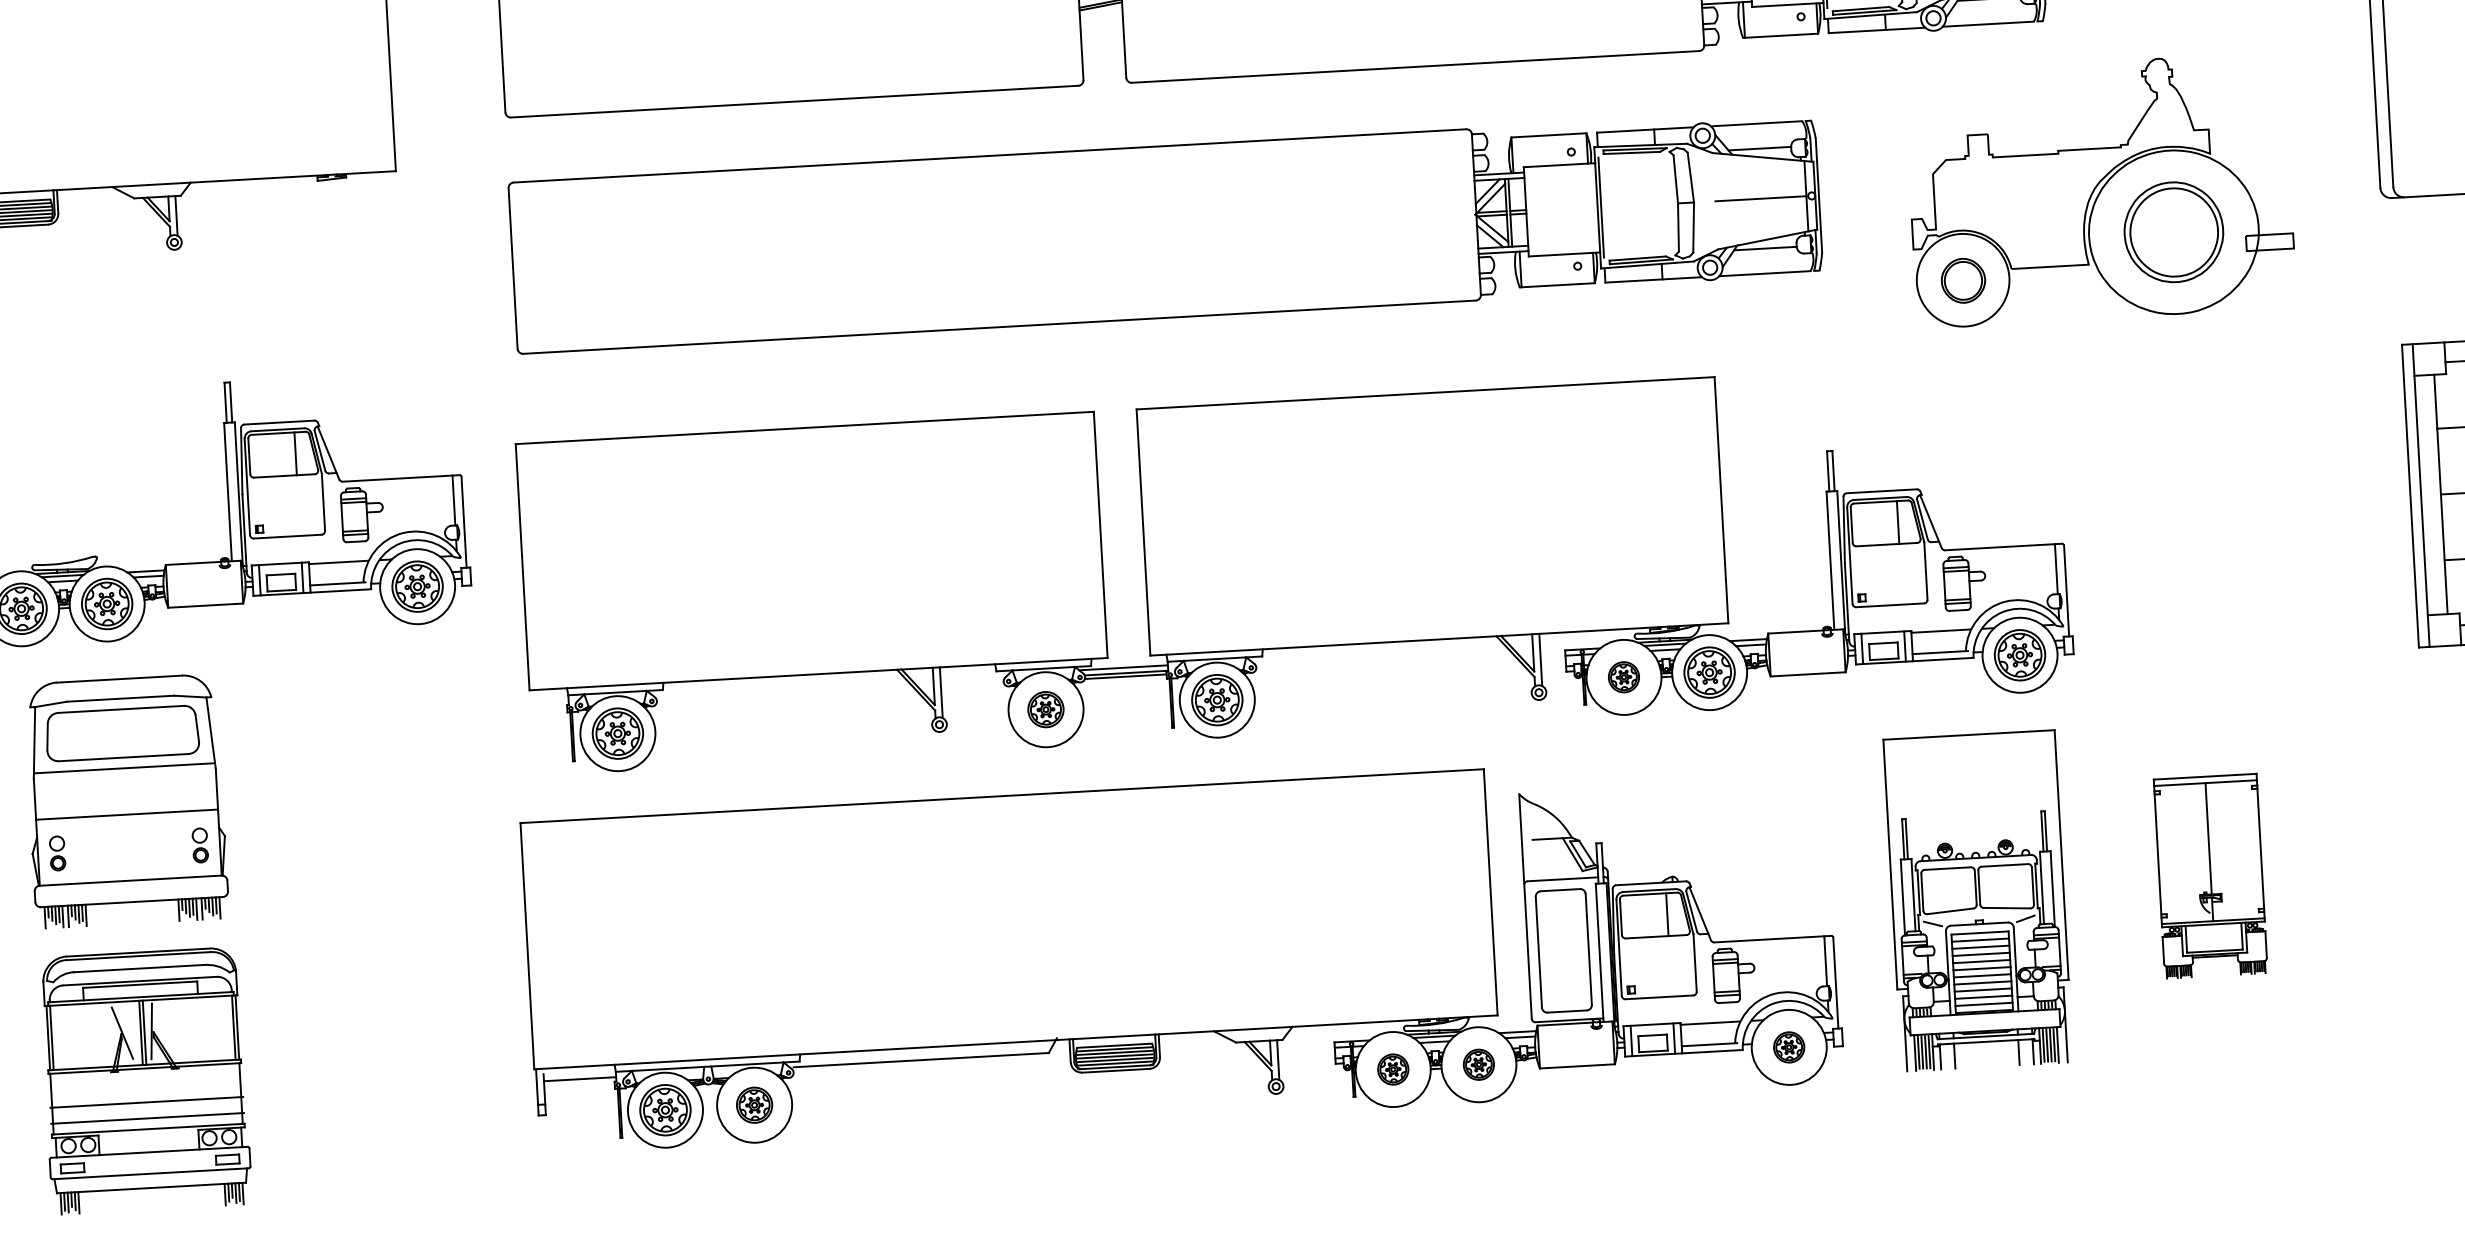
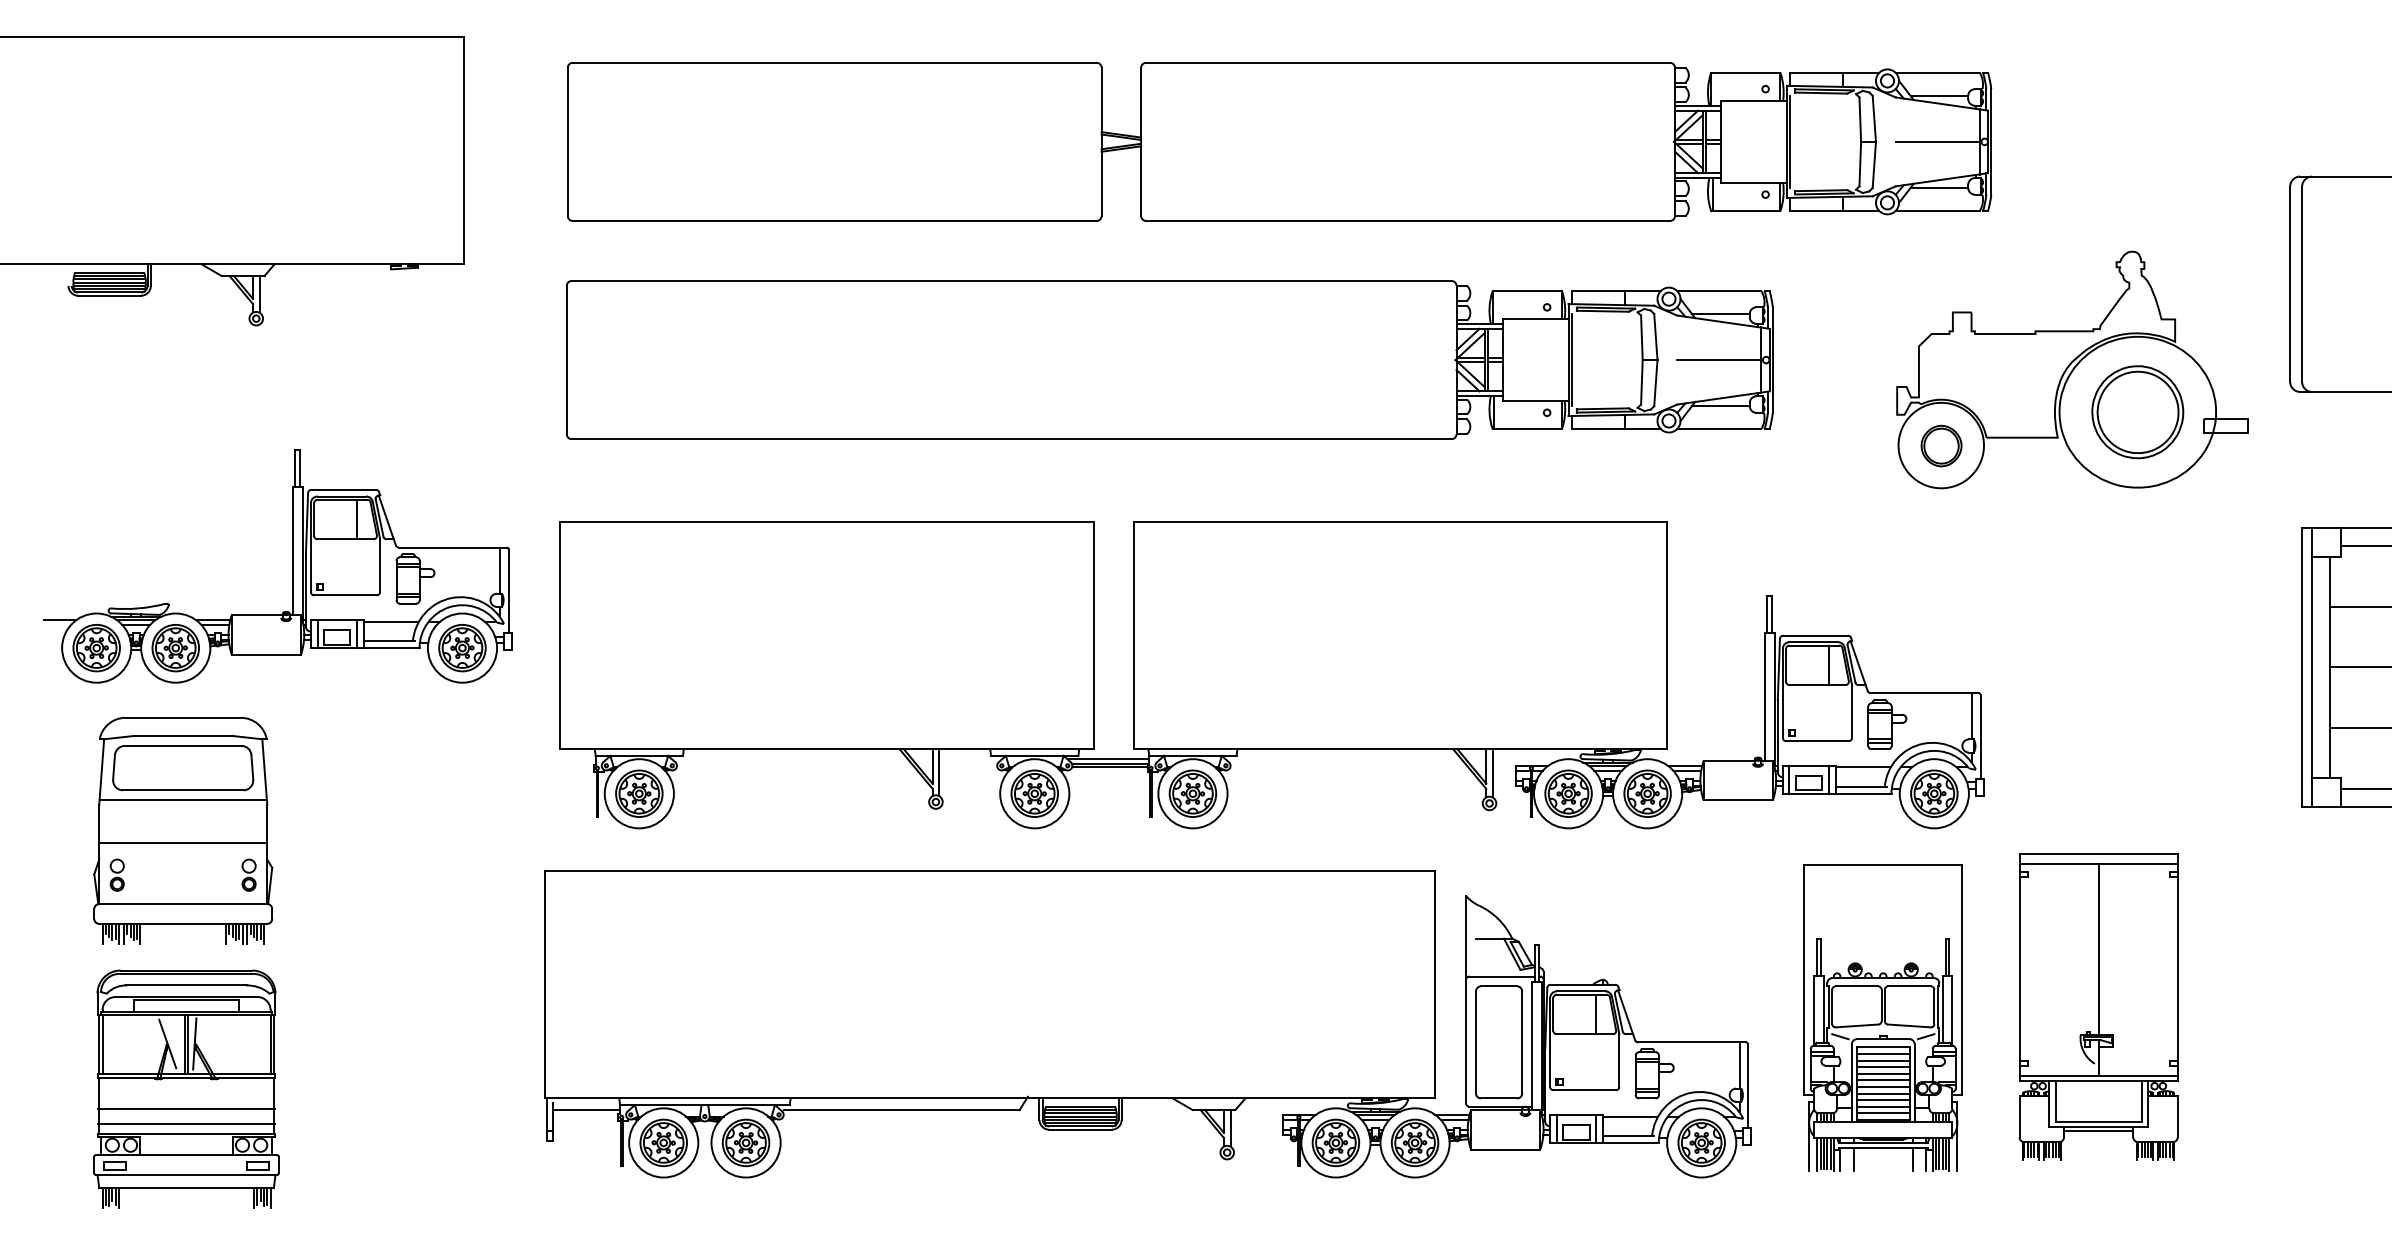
part: (2100, 189) -> (2072, 369), moved
part: (1623, 677) -> (1568, 793), size x1.67
part: (1045, 709) -> (1034, 793), size x1.43
part: (2210, 875) -> (2098, 1006), size x1.67
part: (1789, 1046) -> (1701, 1142), size x1.67
part: (1478, 1064) -> (1414, 1142), size x1.67
part: (1392, 1069) -> (1335, 1142), size x1.67
part: (753, 1104) -> (745, 1142), size x1.43

